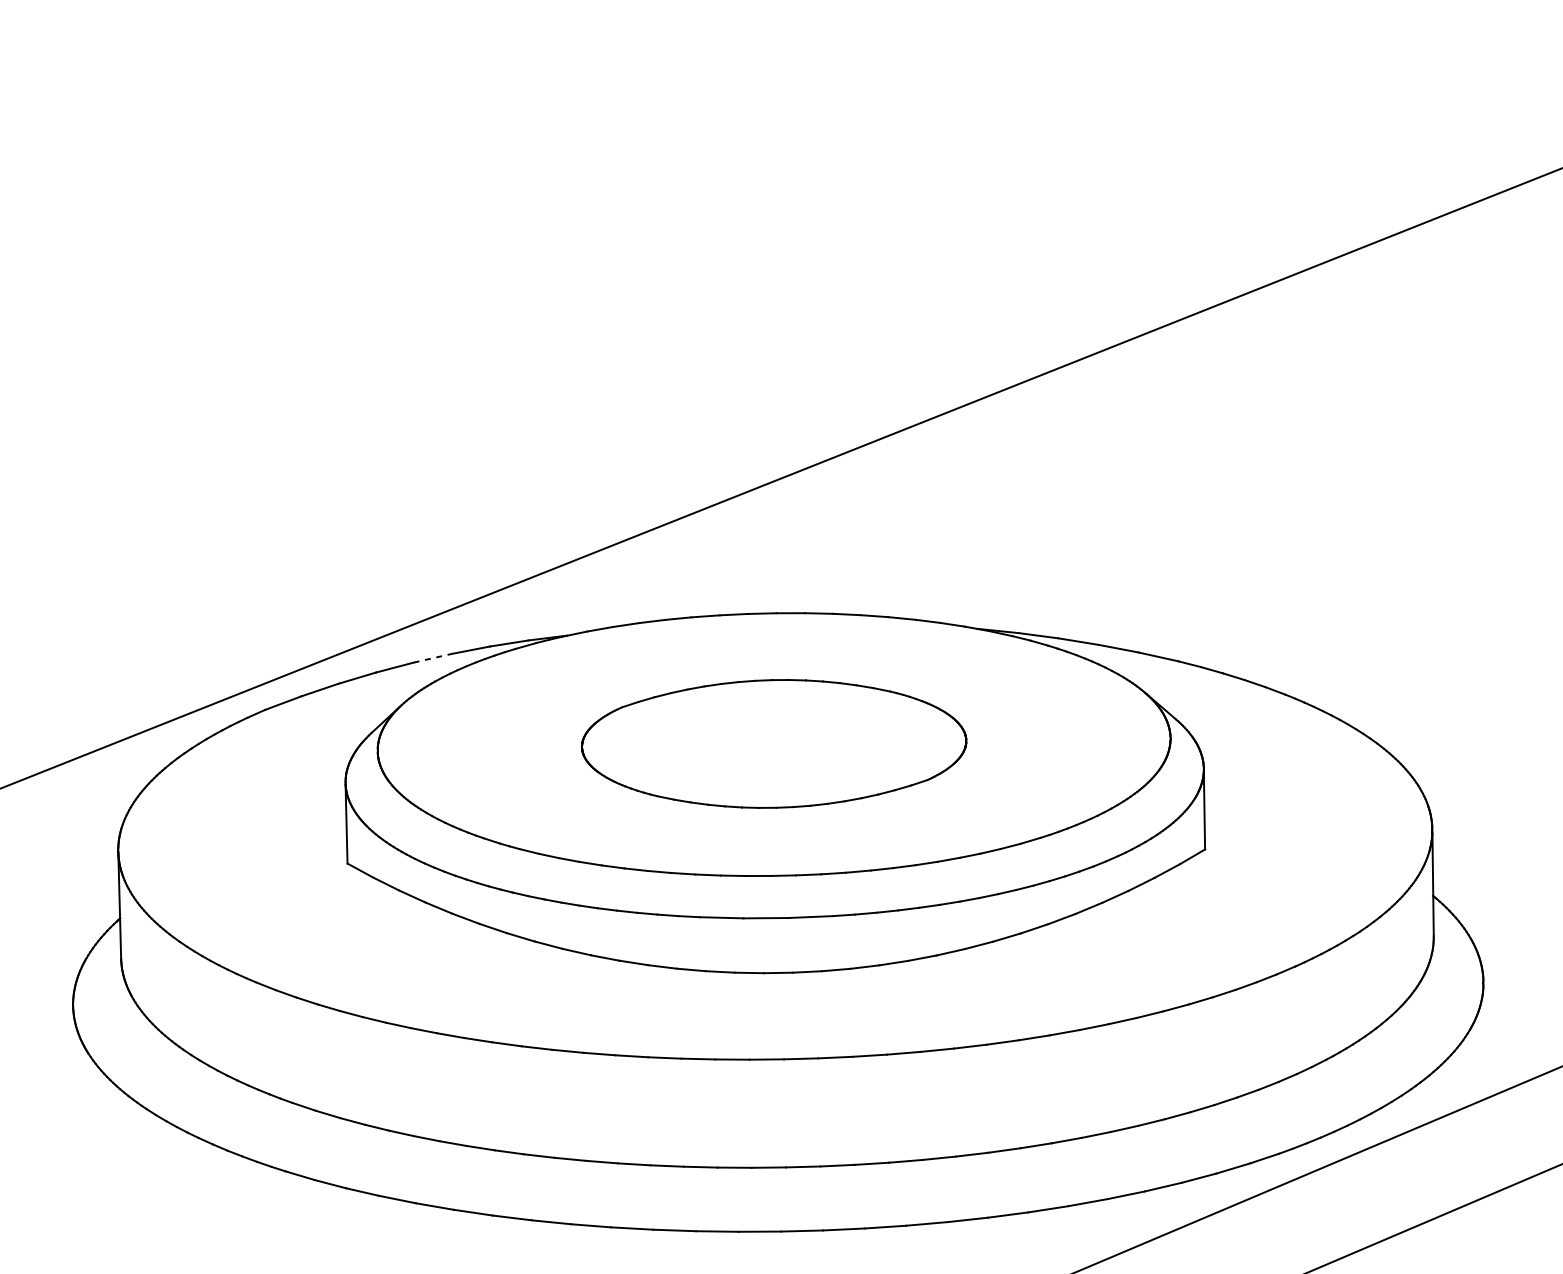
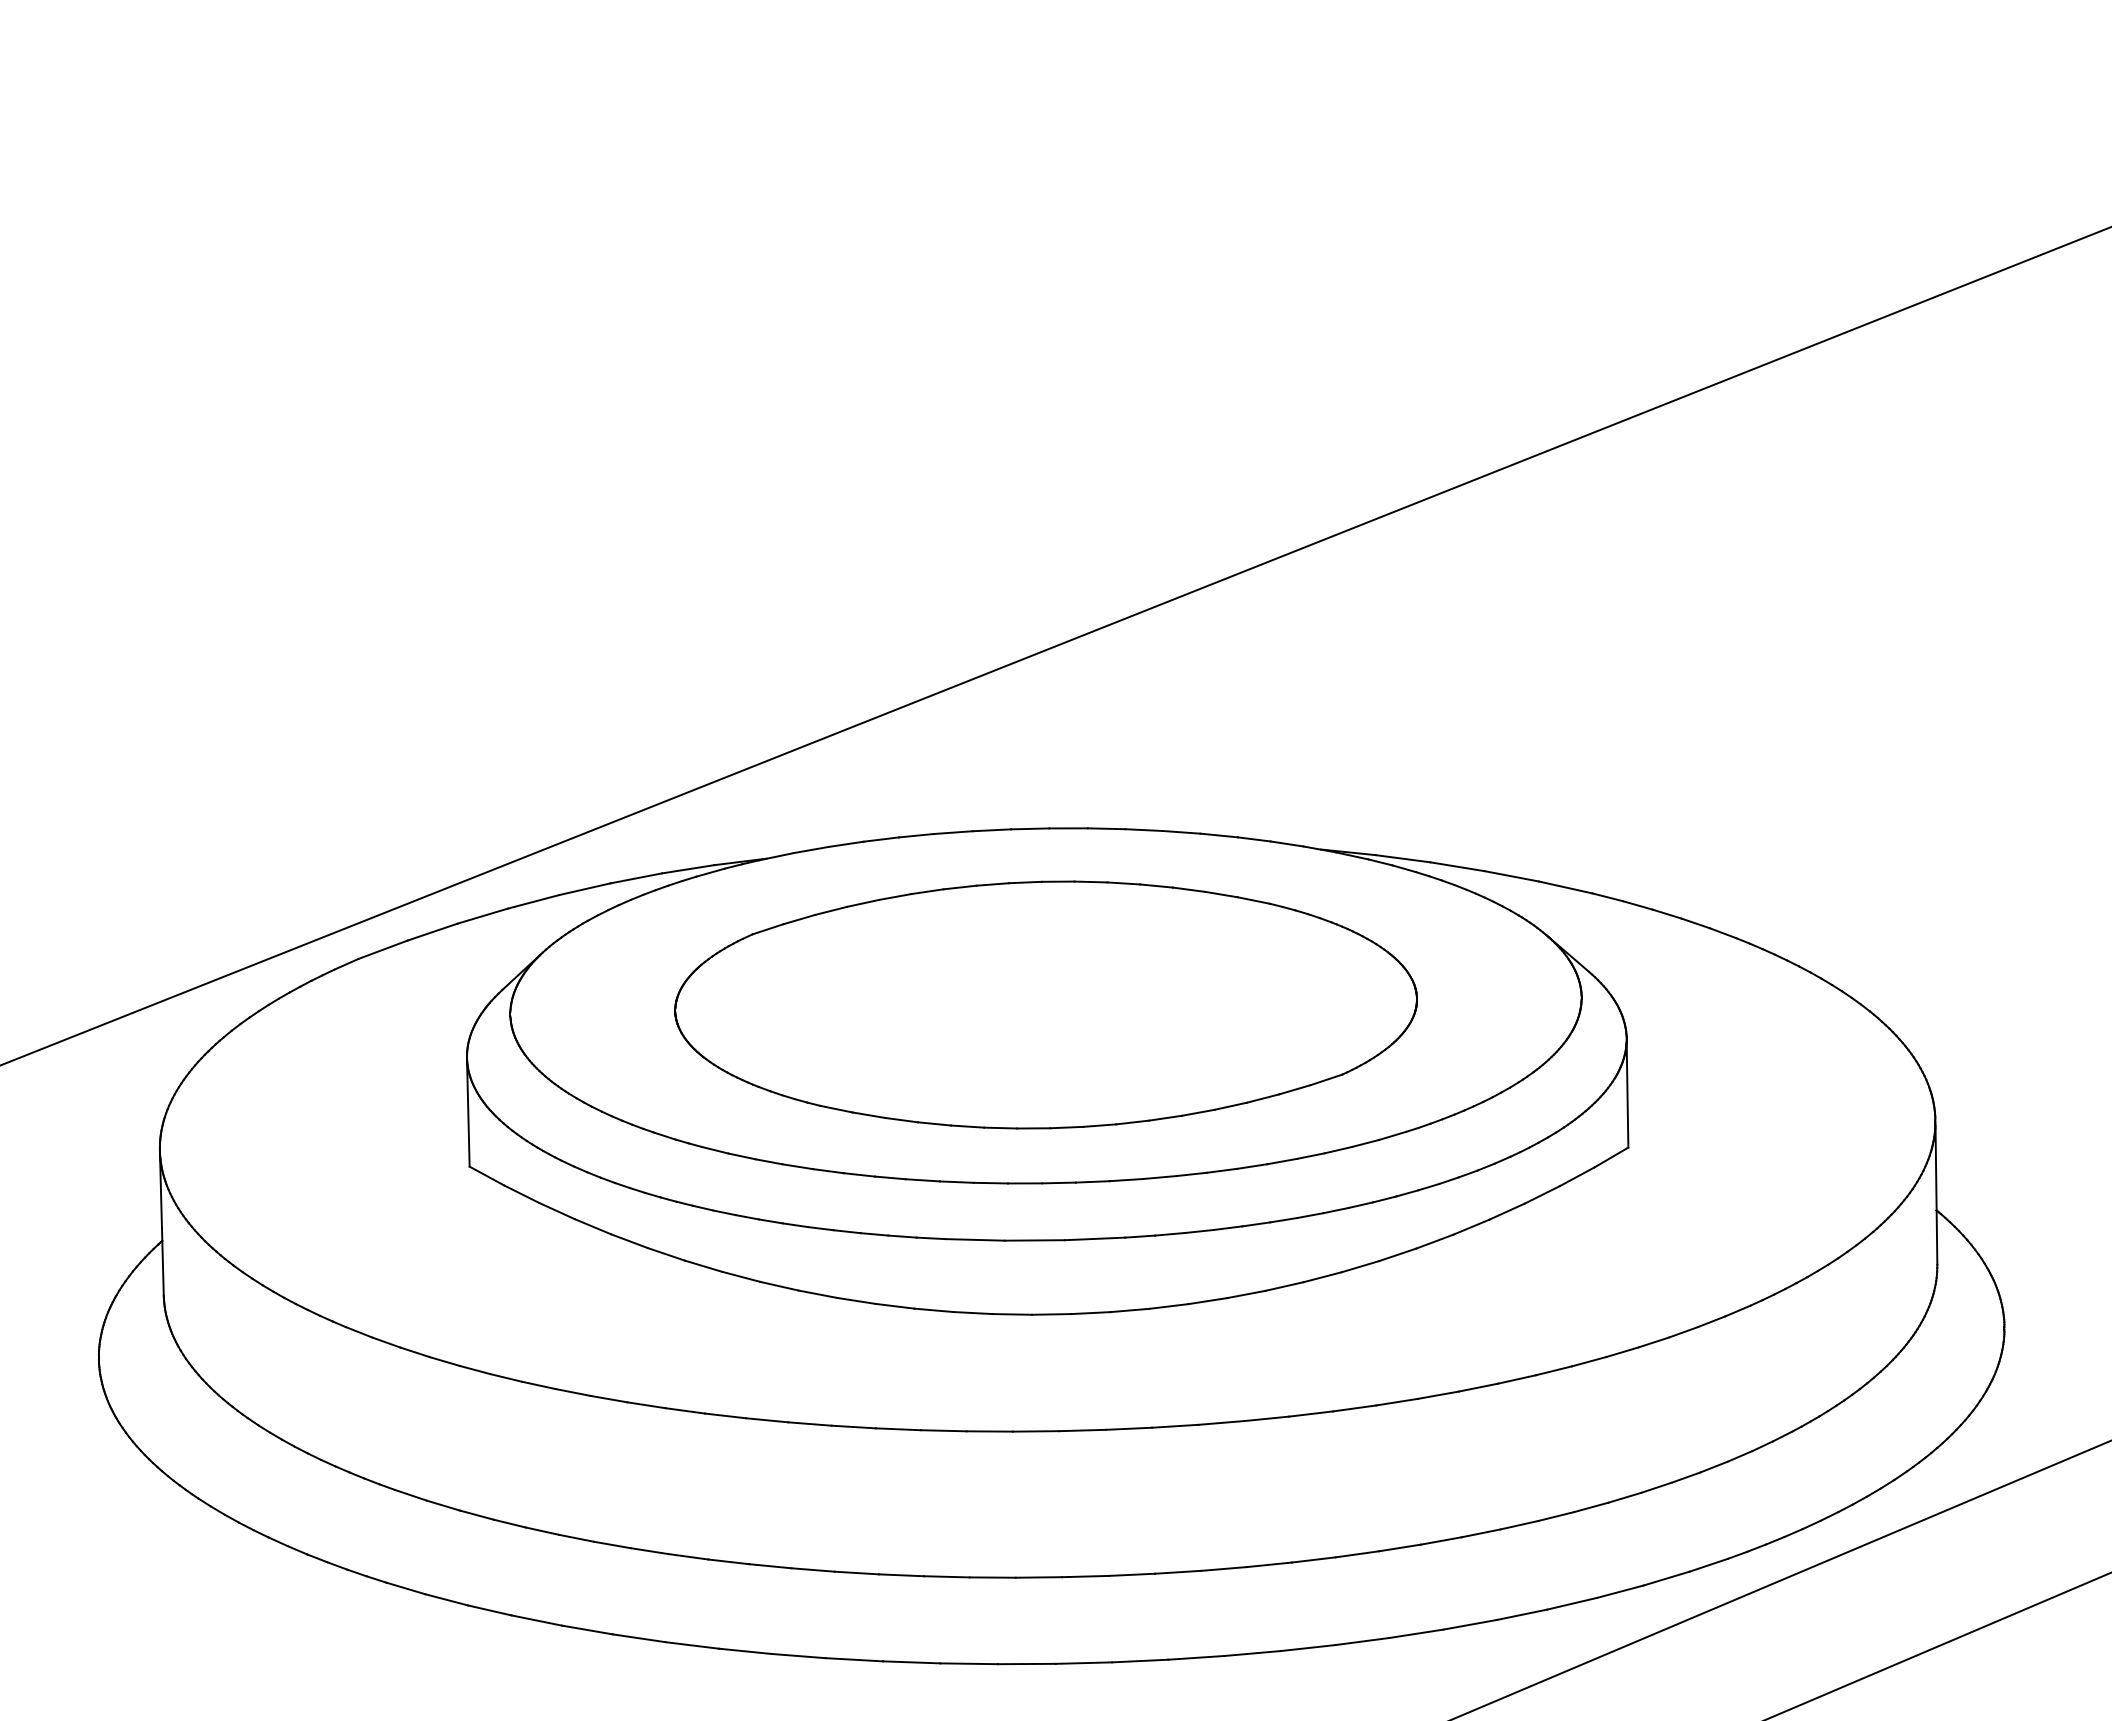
line: (433, 658) -> (585, 889), dashed -> solid
part: (773, 743) -> (1045, 1004), size x1.43

